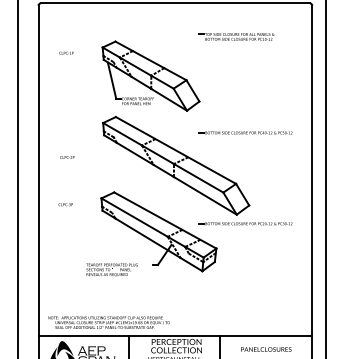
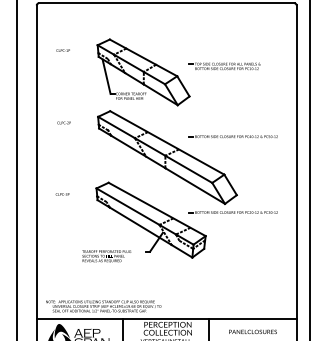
part: (236, 36) -> (224, 66), moved
line: (245, 132) -> (233, 136), moved
text: (67, 157) -> (64, 123), moved

